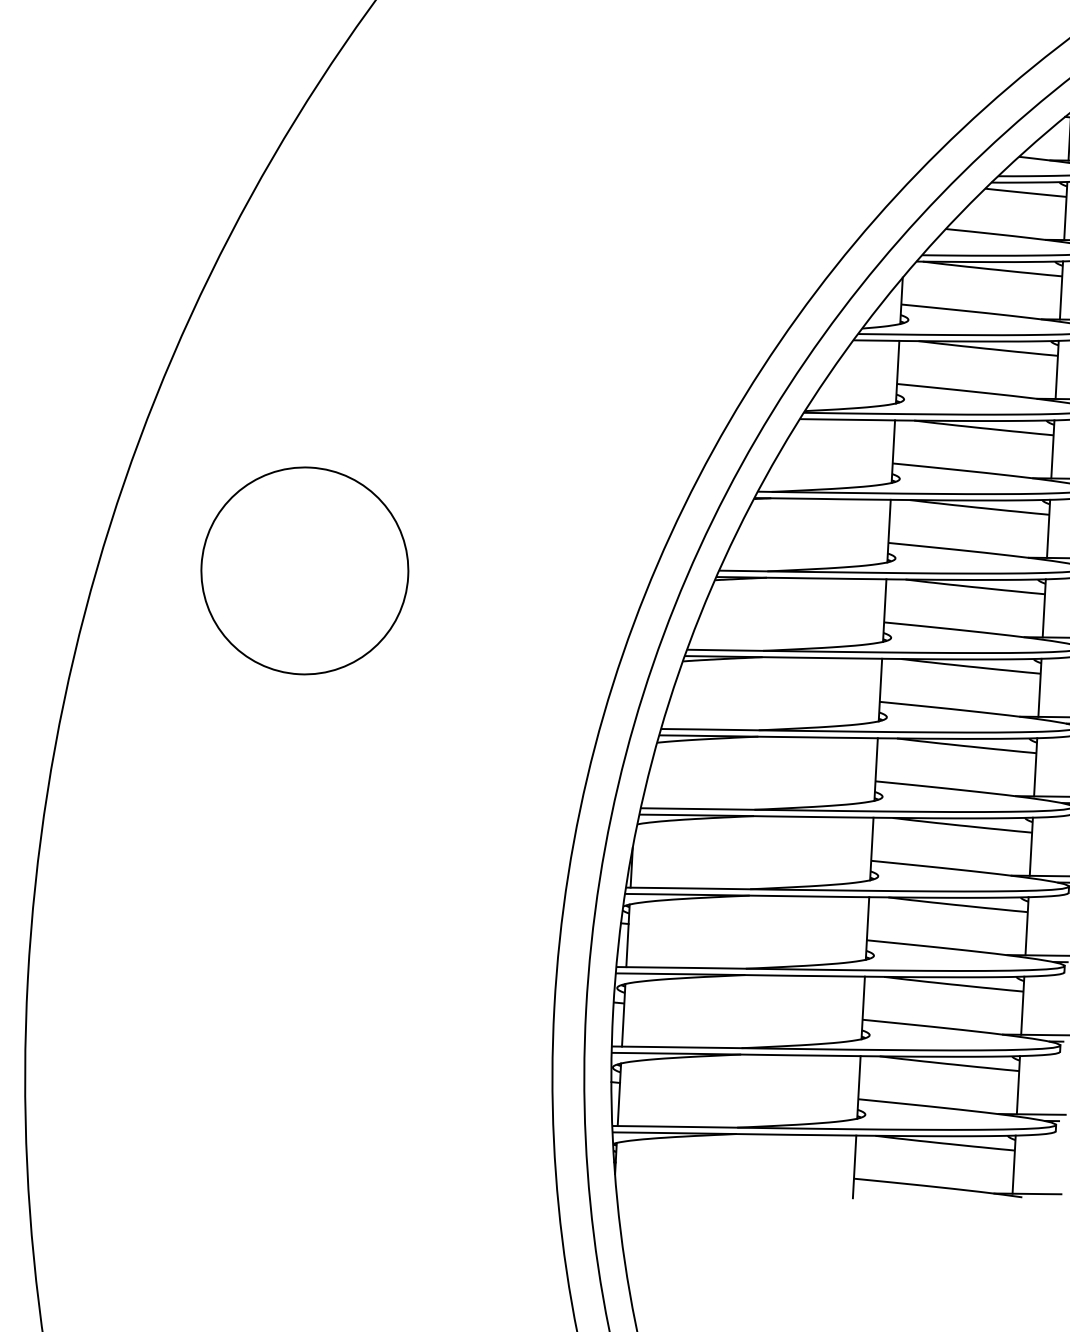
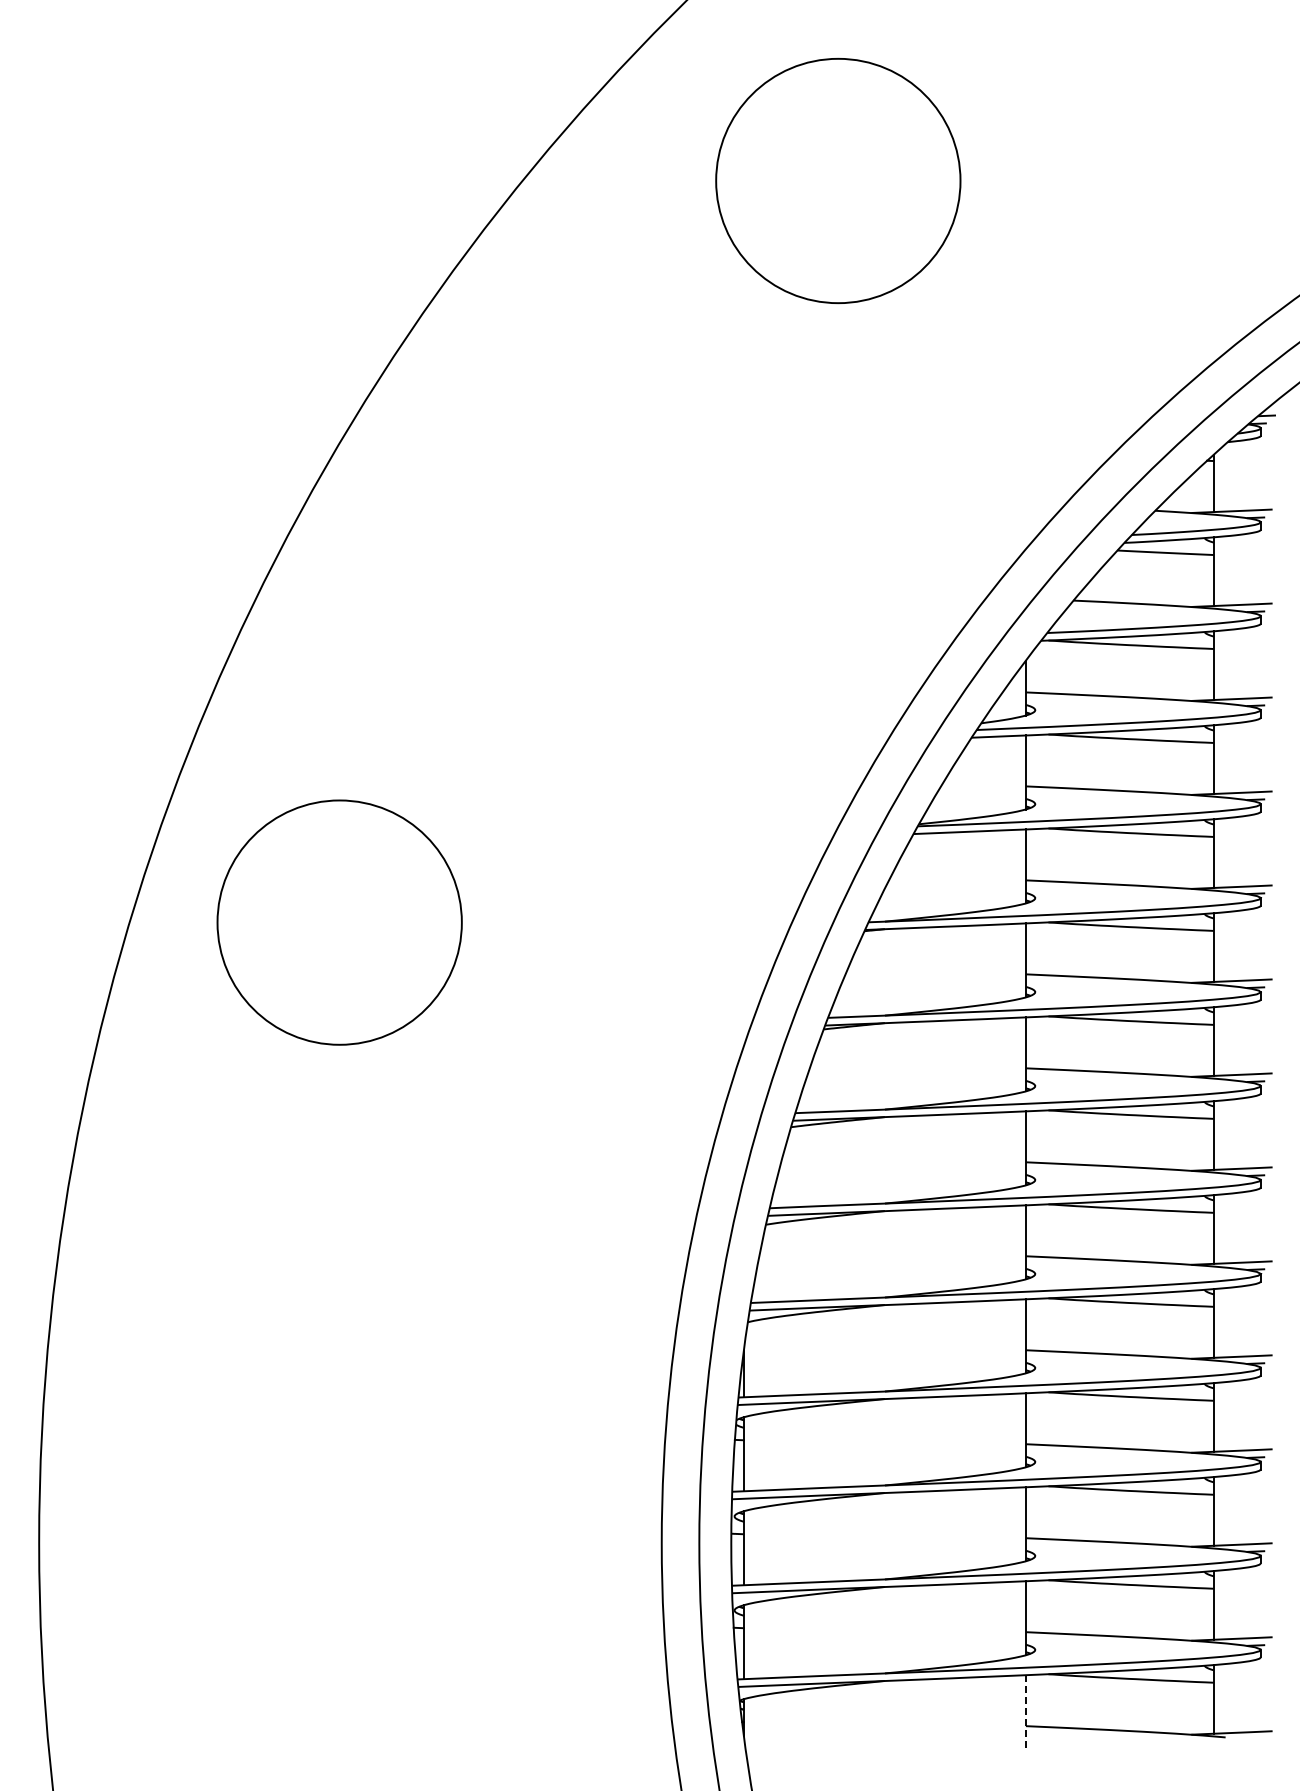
circle: (304, 570) -> (339, 922), moved
line: (854, 1167) -> (1025, 1712), solid -> dashed

